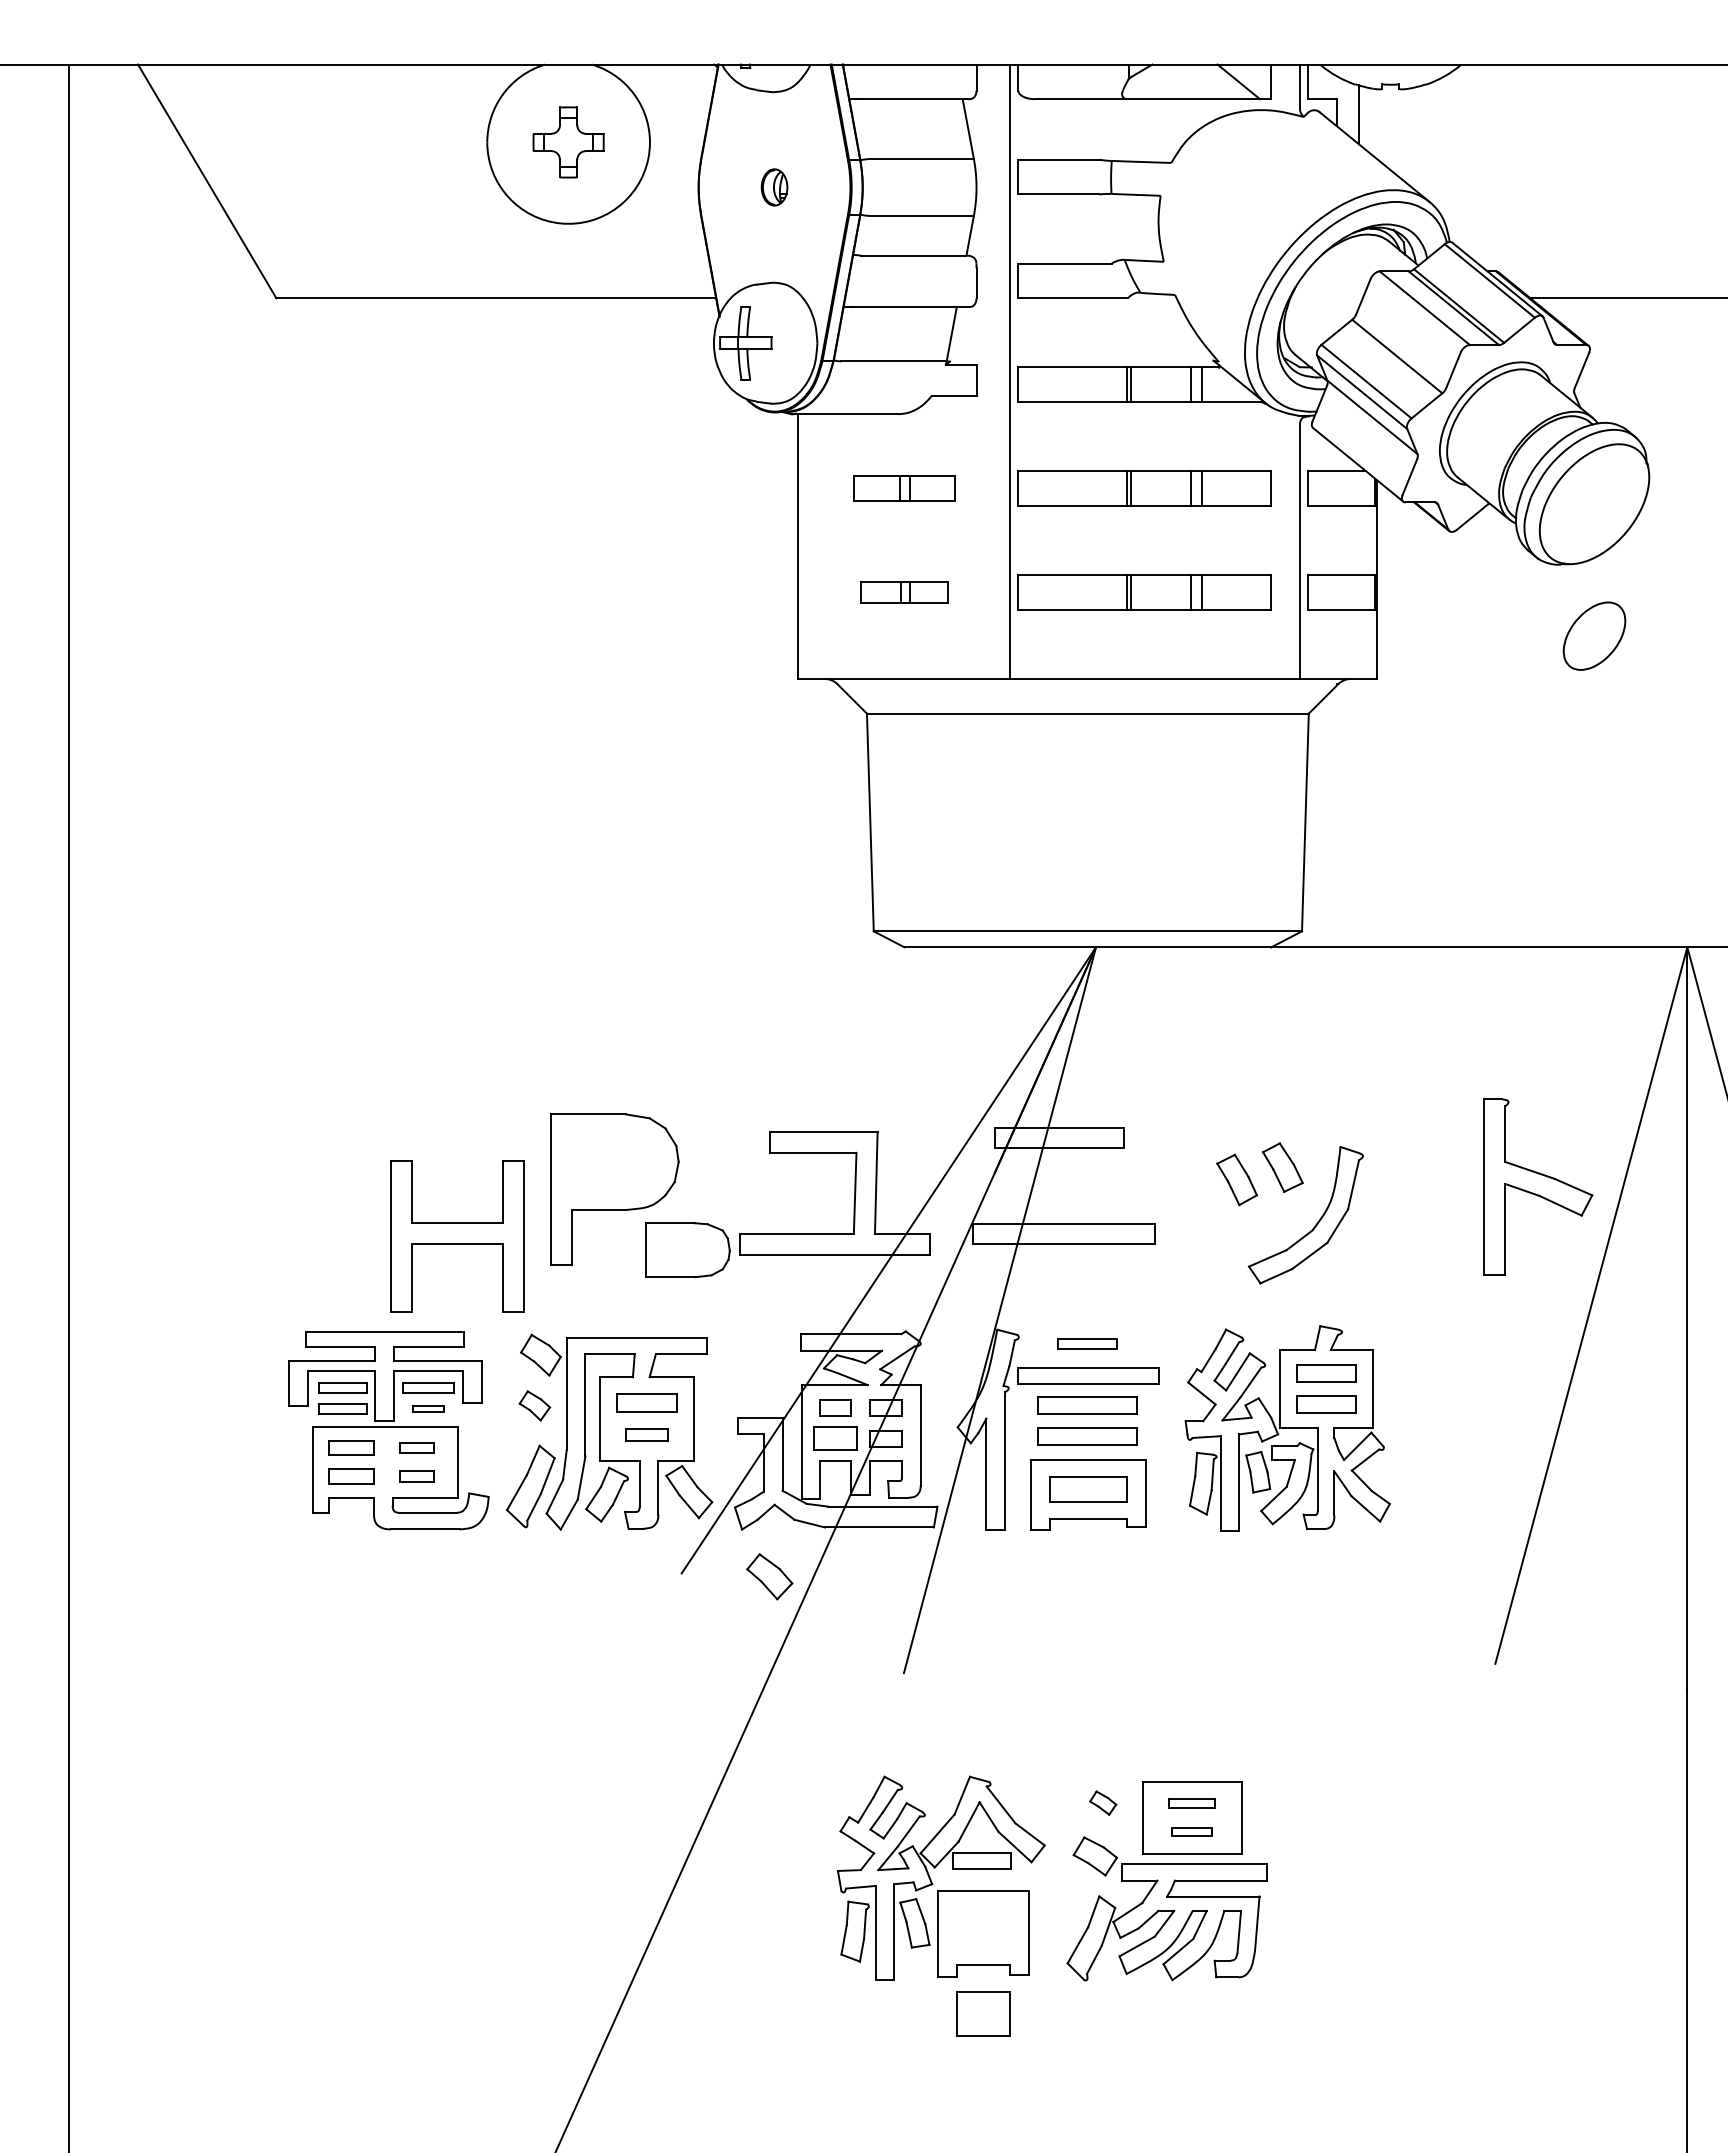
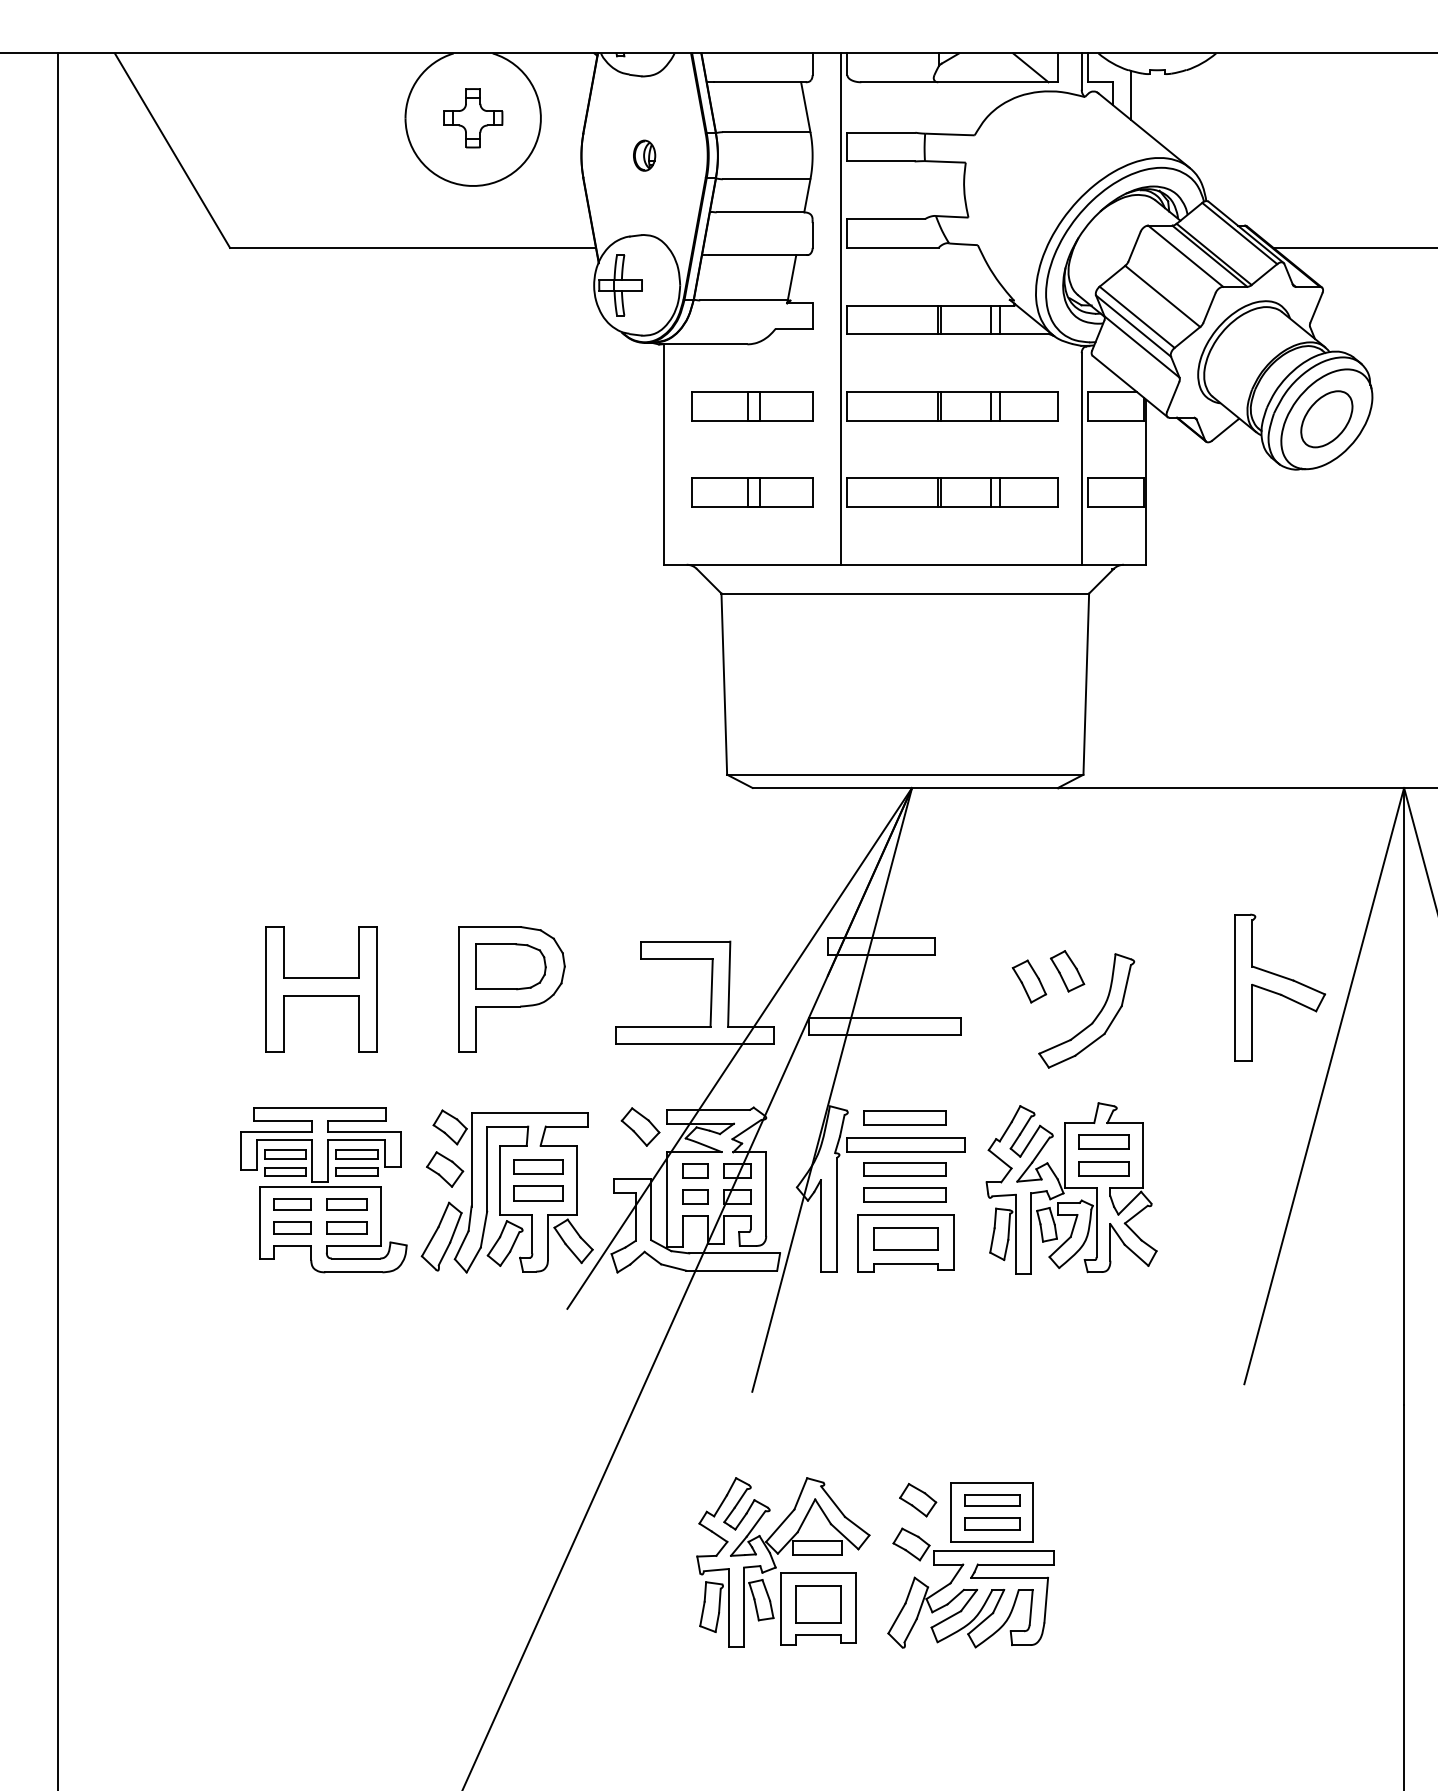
part: (904, 488) -> (752, 406), size x1.43
part: (904, 592) -> (752, 492), size x1.67
part: (1594, 635) -> (1326, 418), moved
part: (457, 1236) -> (321, 989), moved
part: (687, 1250) -> (510, 967), moved
part: (1087, 1344) -> (904, 1118), size x1.67
part: (534, 1405) -> (444, 1169), size x1.43
part: (428, 1408) -> (356, 1171), size x1.67
part: (646, 1434) -> (538, 1193), size x1.43
part: (835, 1438) -> (695, 1196), size x0.71
part: (416, 1447) -> (346, 1204), size x1.43
part: (416, 1476) -> (346, 1228), size x1.43
part: (769, 1576) -> (640, 1126), moved
part: (1102, 1802) -> (917, 1499), size x1.67
part: (1191, 1803) -> (991, 1500), size x1.43
part: (1191, 1831) -> (991, 1523), size x1.67
part: (983, 2013) -> (818, 1603), moved

